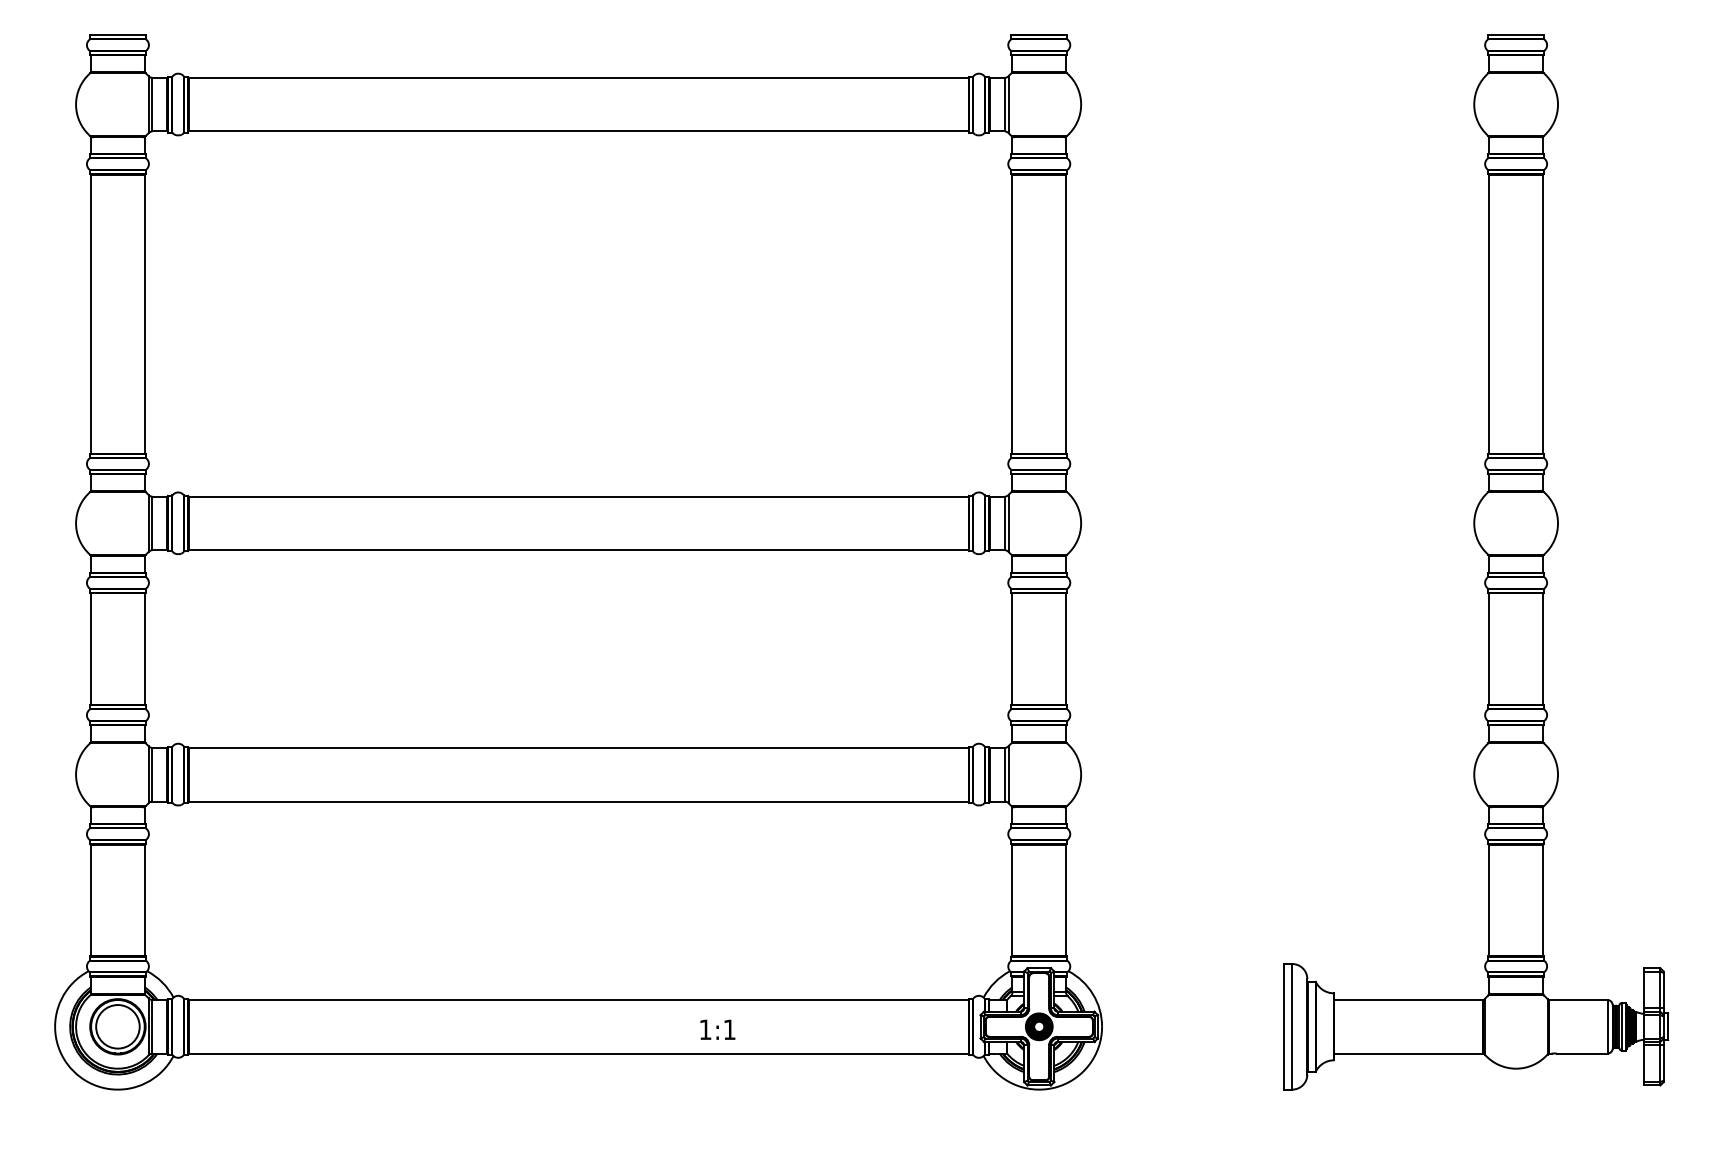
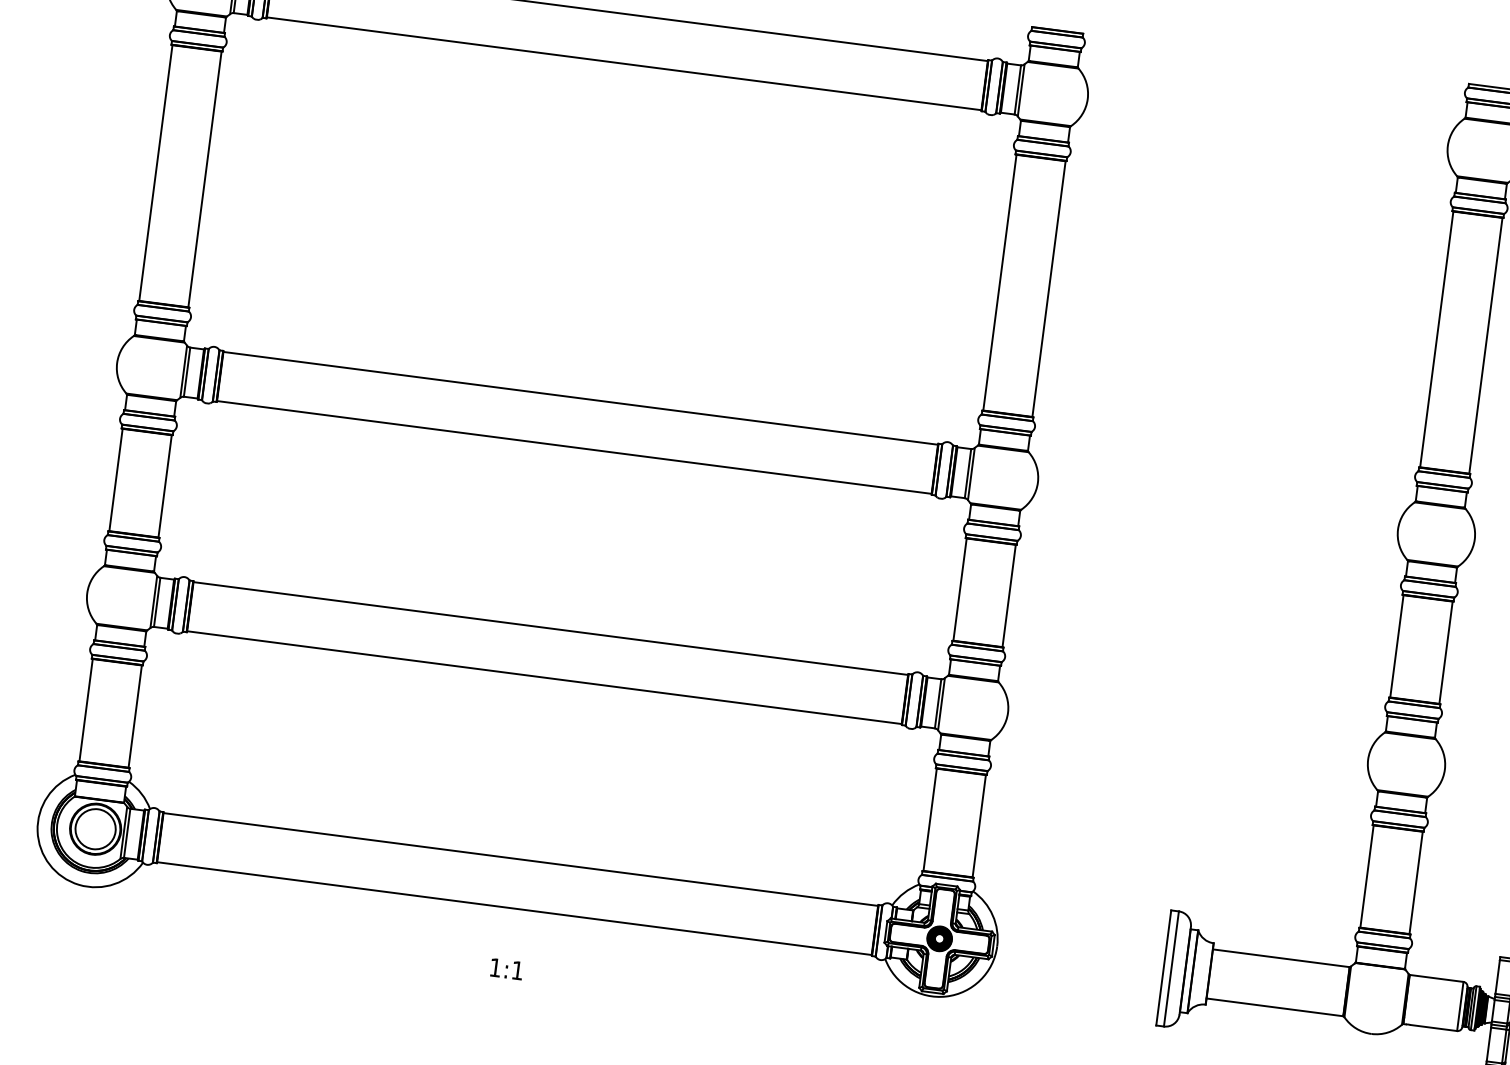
text: (717, 1029) -> (506, 968), moved

